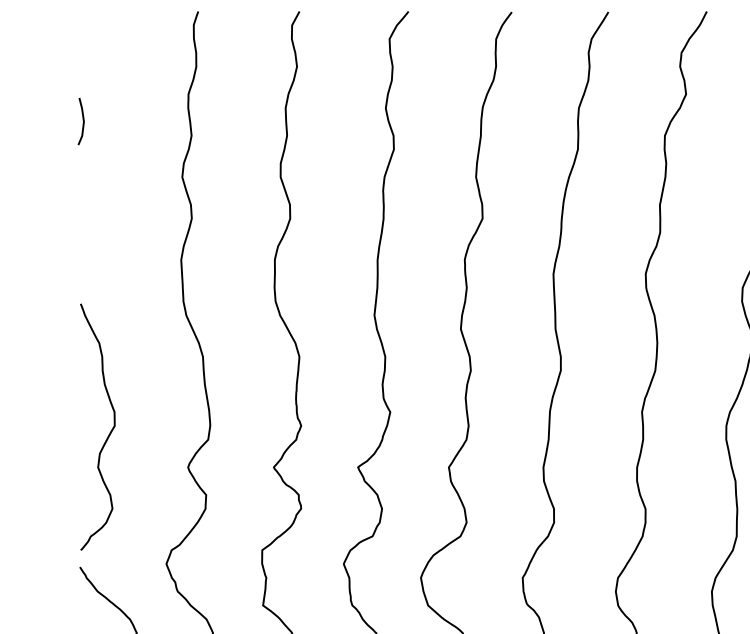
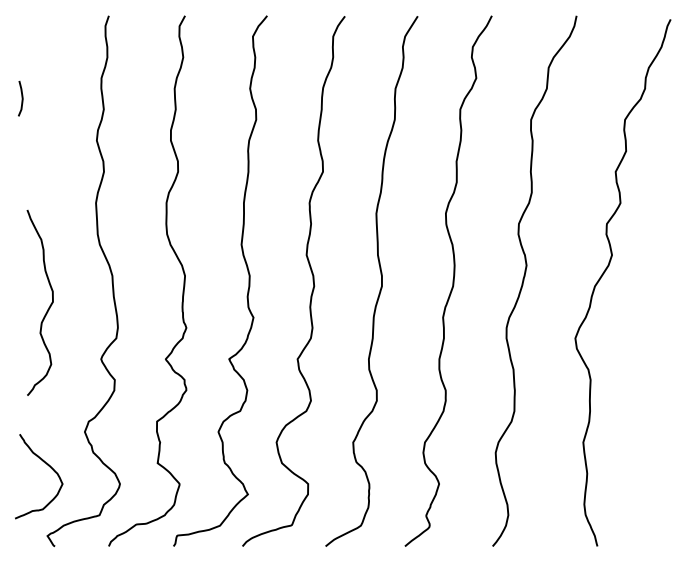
curve: (108, 433) -> (48, 307), moved

